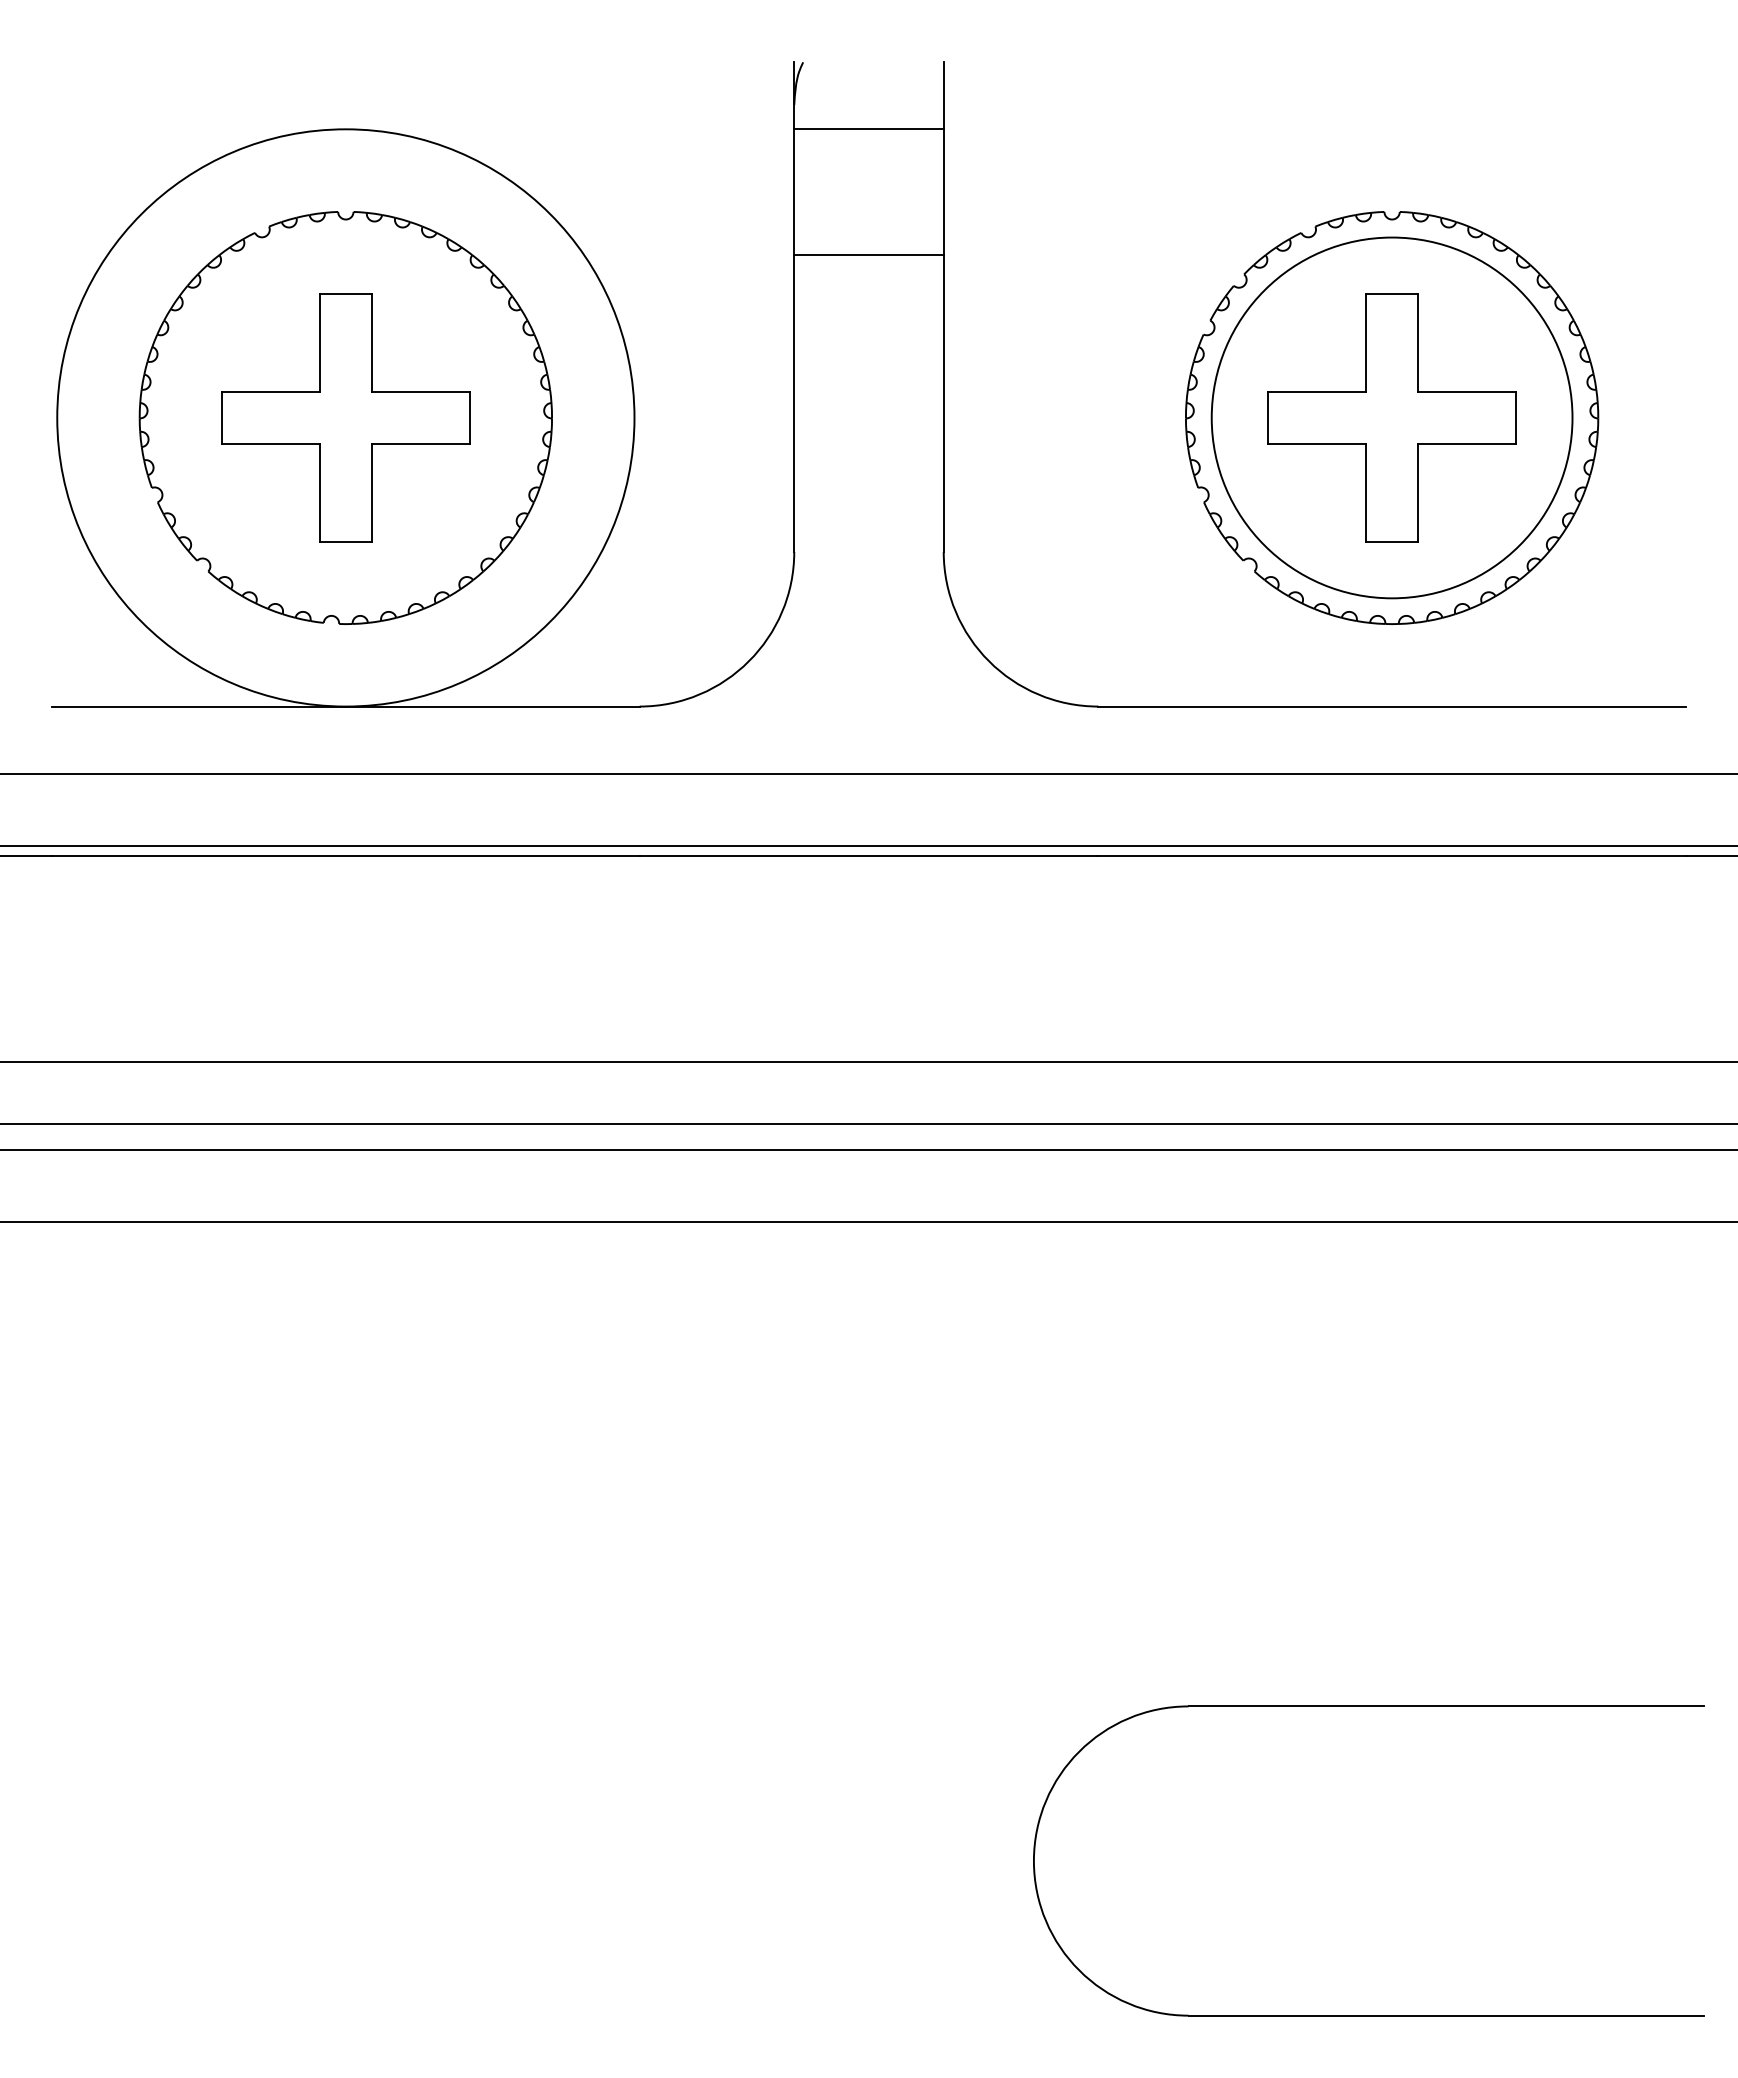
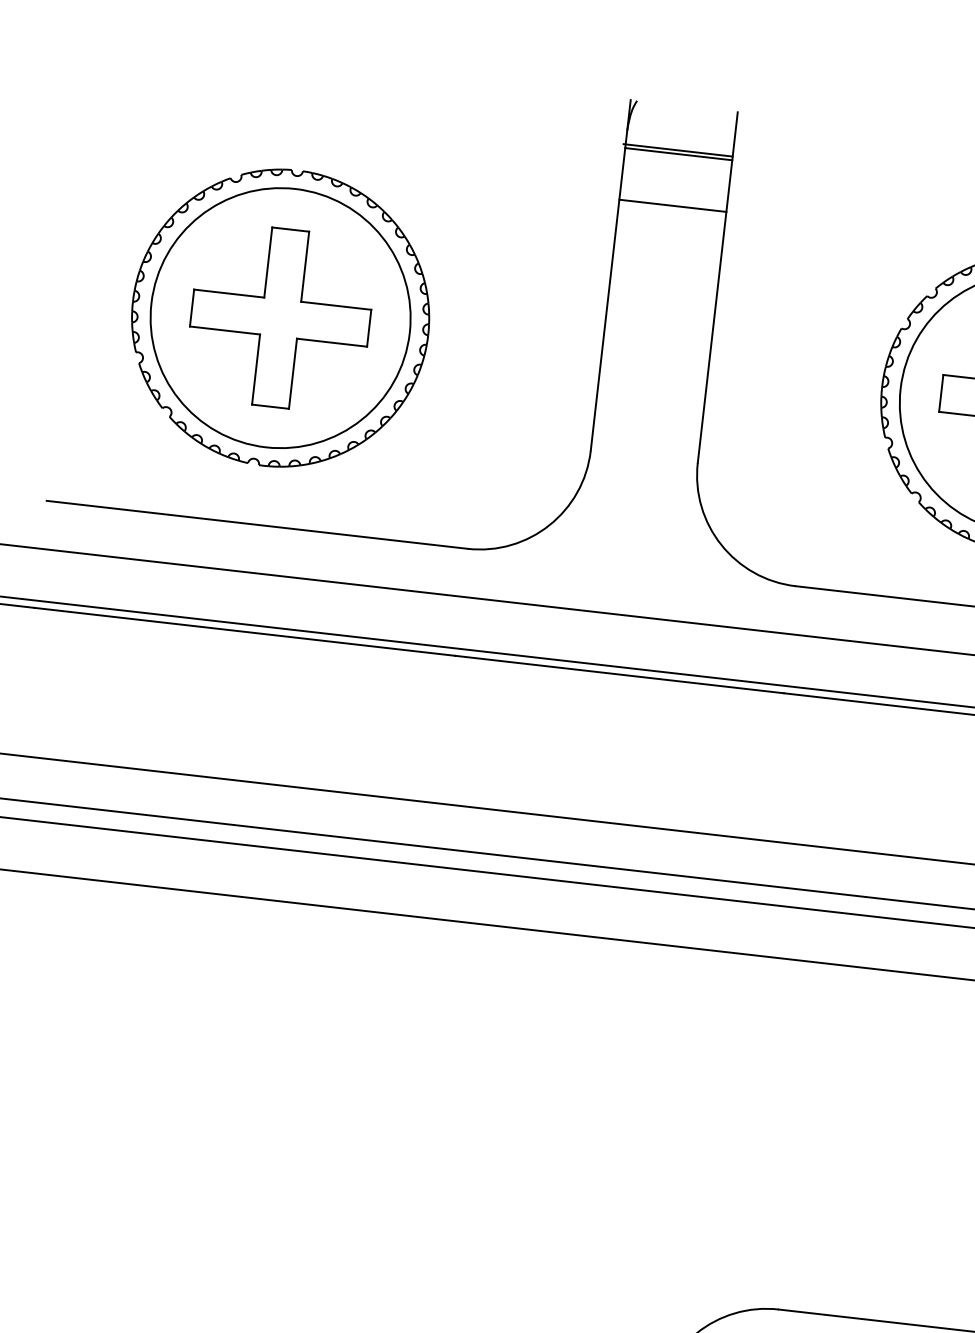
line: (867, 124) -> (678, 150), added
line: (868, 255) -> (672, 205), moved
circle: (345, 417) -> (280, 317), size x0.62

